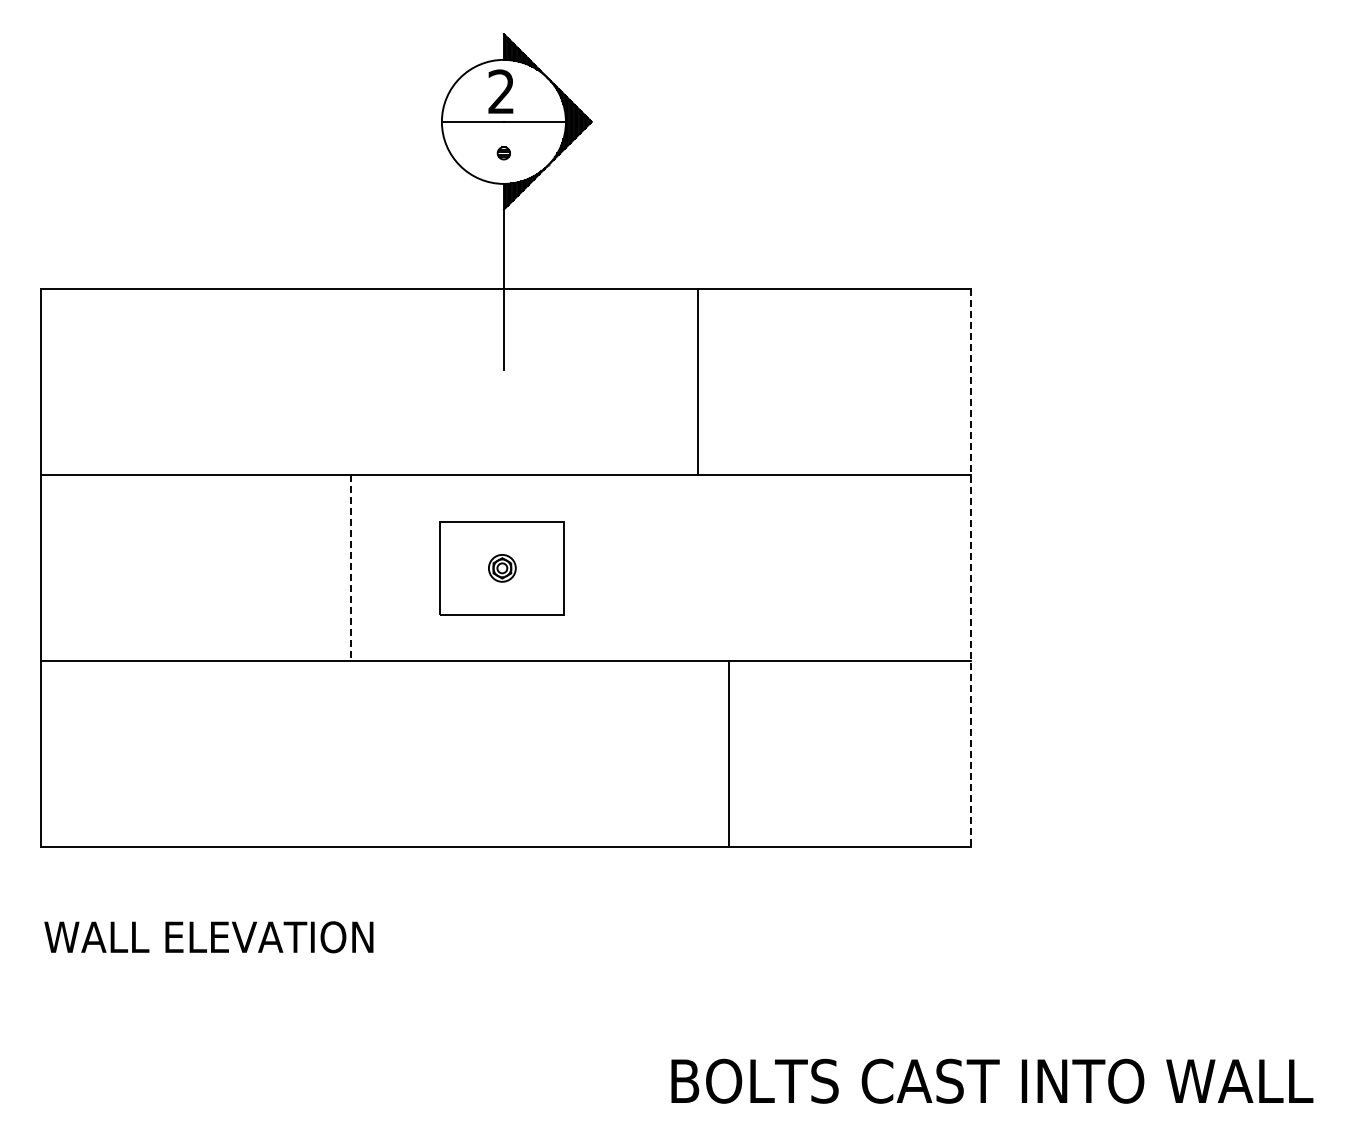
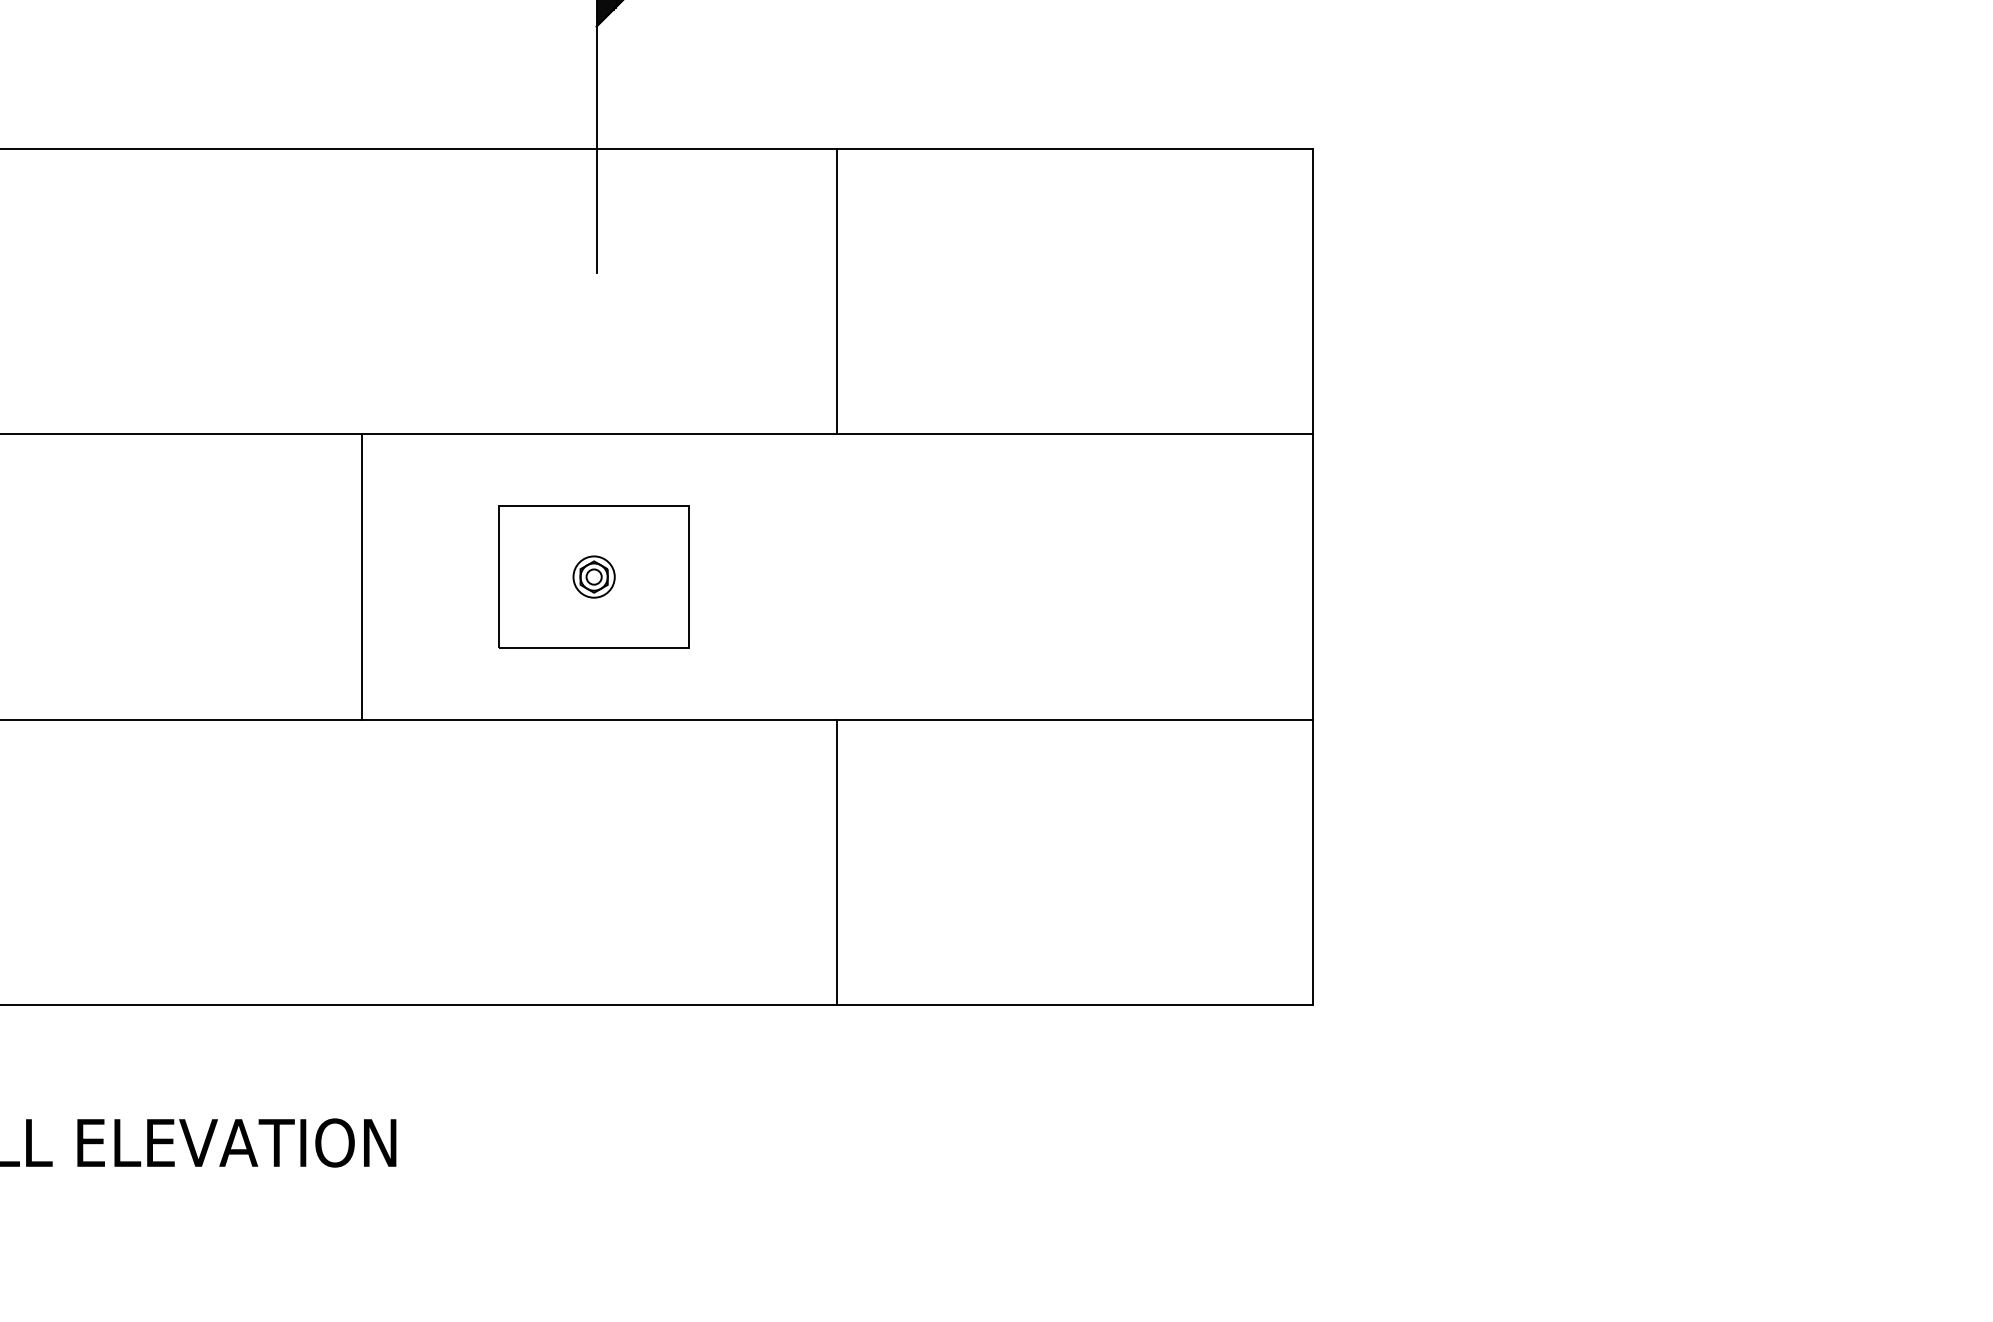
line: (697, 382) -> (836, 291), moved
line: (350, 568) -> (361, 577), dashed -> solid
line: (970, 568) -> (1312, 577), dashed -> solid
line: (728, 754) -> (836, 862), moved

